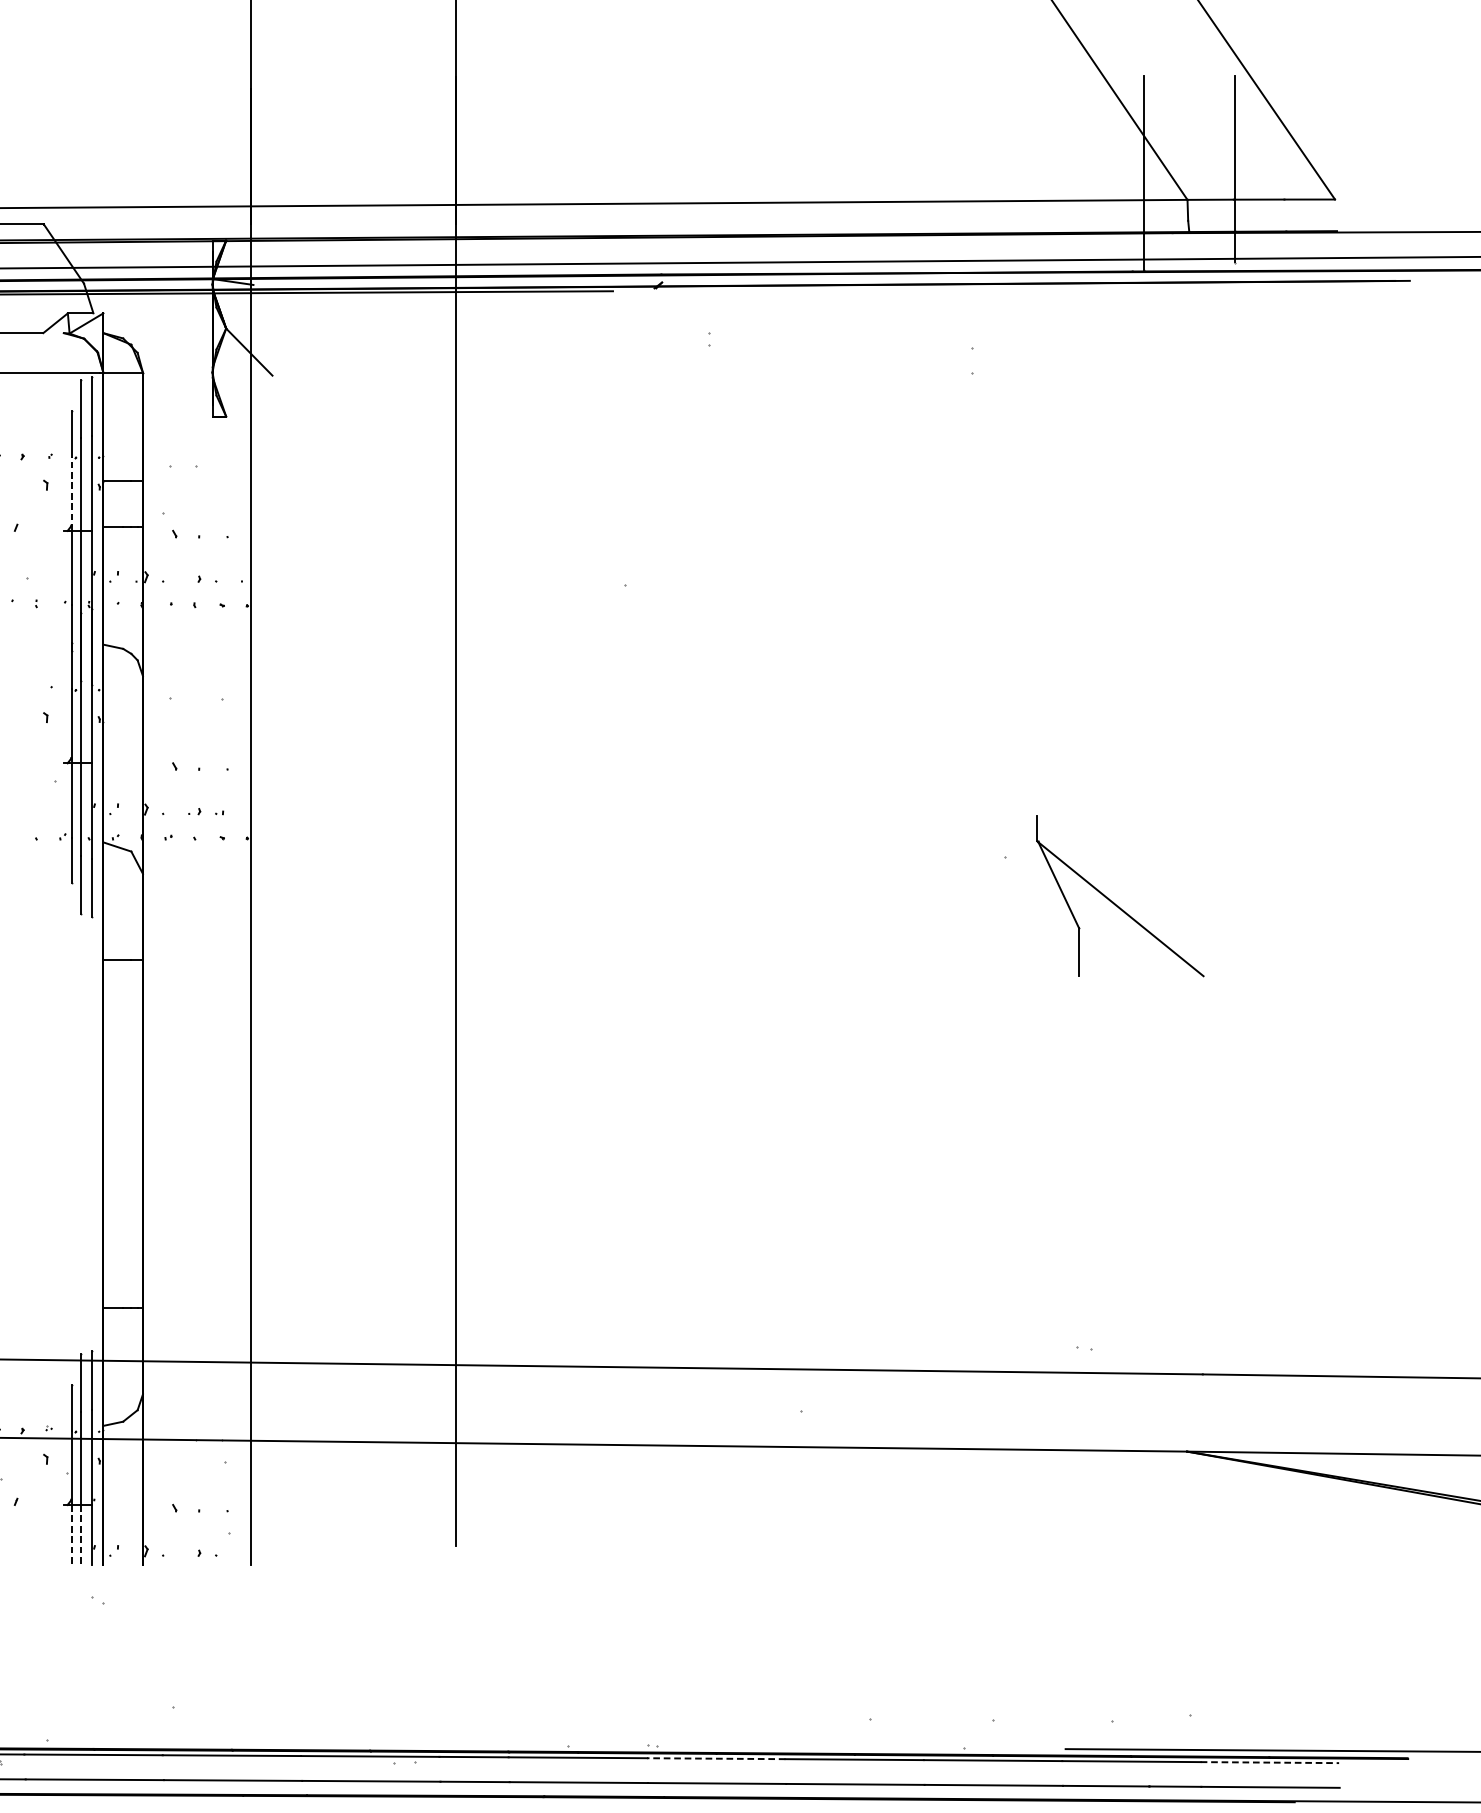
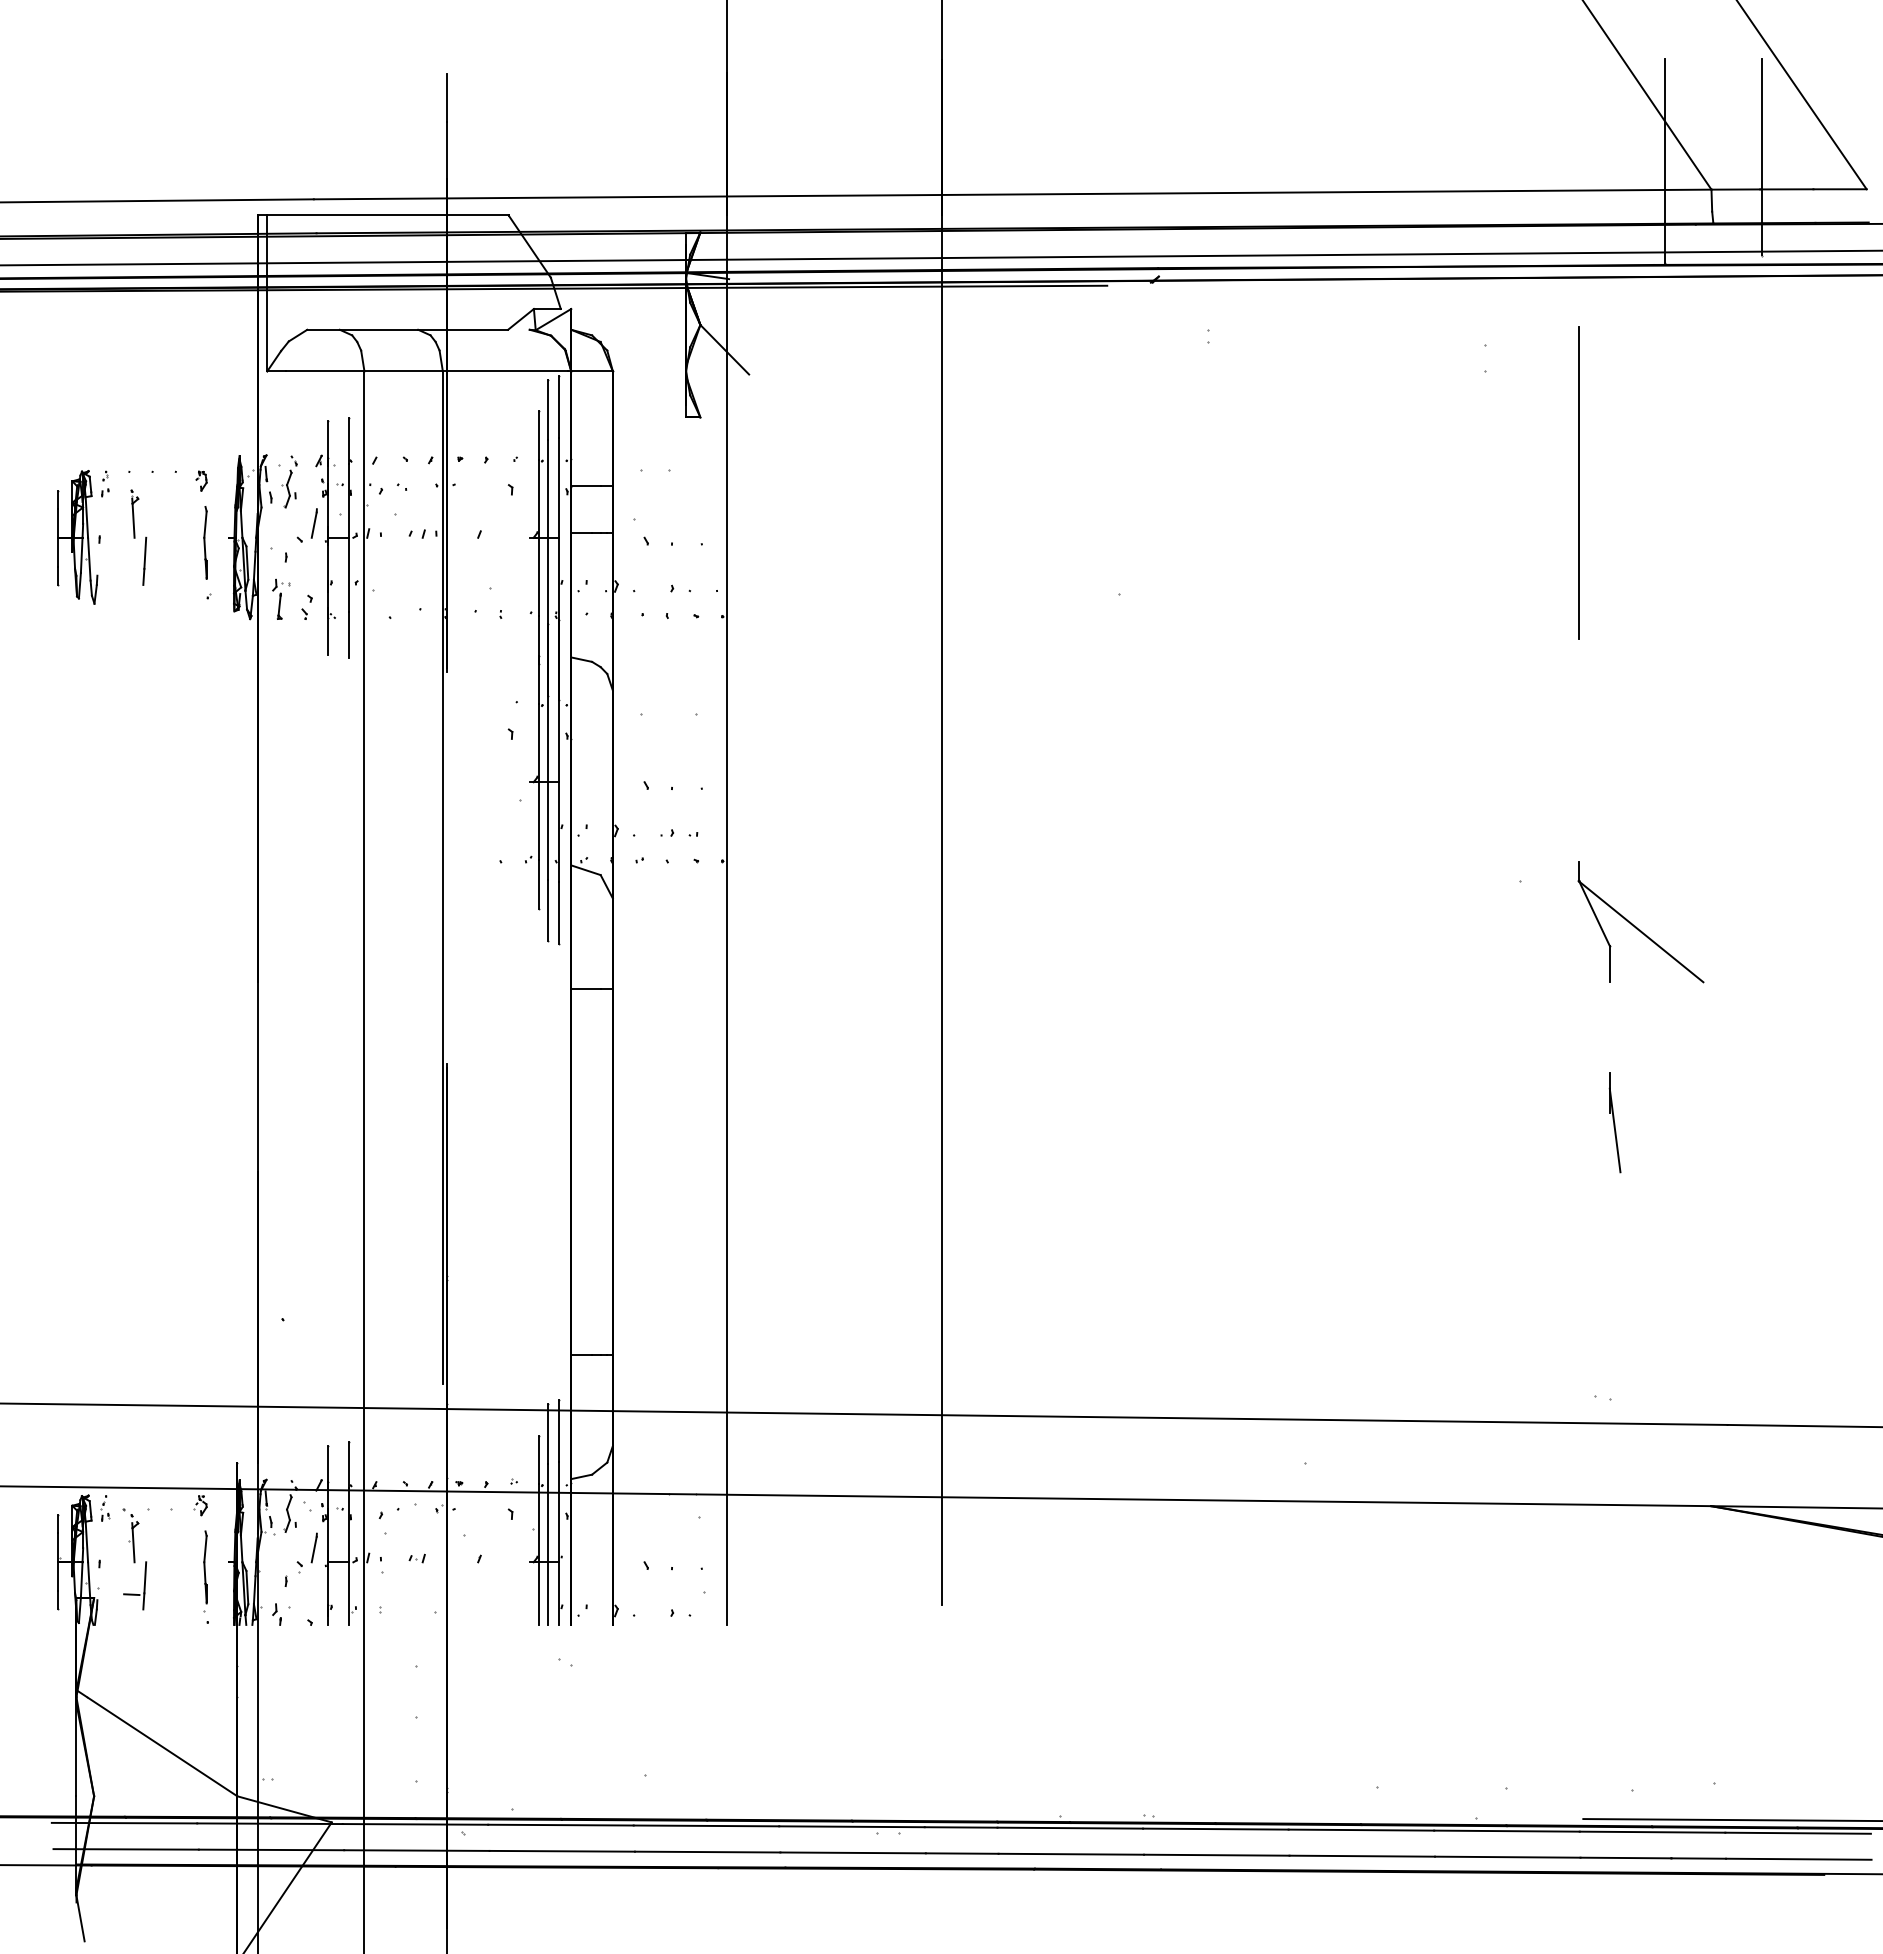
line: (1061, 478) -> (1578, 482), added
line: (72, 493) -> (538, 498), dashed -> solid
part: (1120, 896) -> (1640, 922), size x0.71
part: (1095, 1086) -> (1614, 1122), added
line: (72, 1535) -> (538, 1594), dashed -> solid
line: (80, 1535) -> (547, 1594), dashed -> solid
line: (715, 1759) -> (1215, 1829), dashed -> solid
line: (1270, 1762) -> (1798, 1833), dashed -> solid

